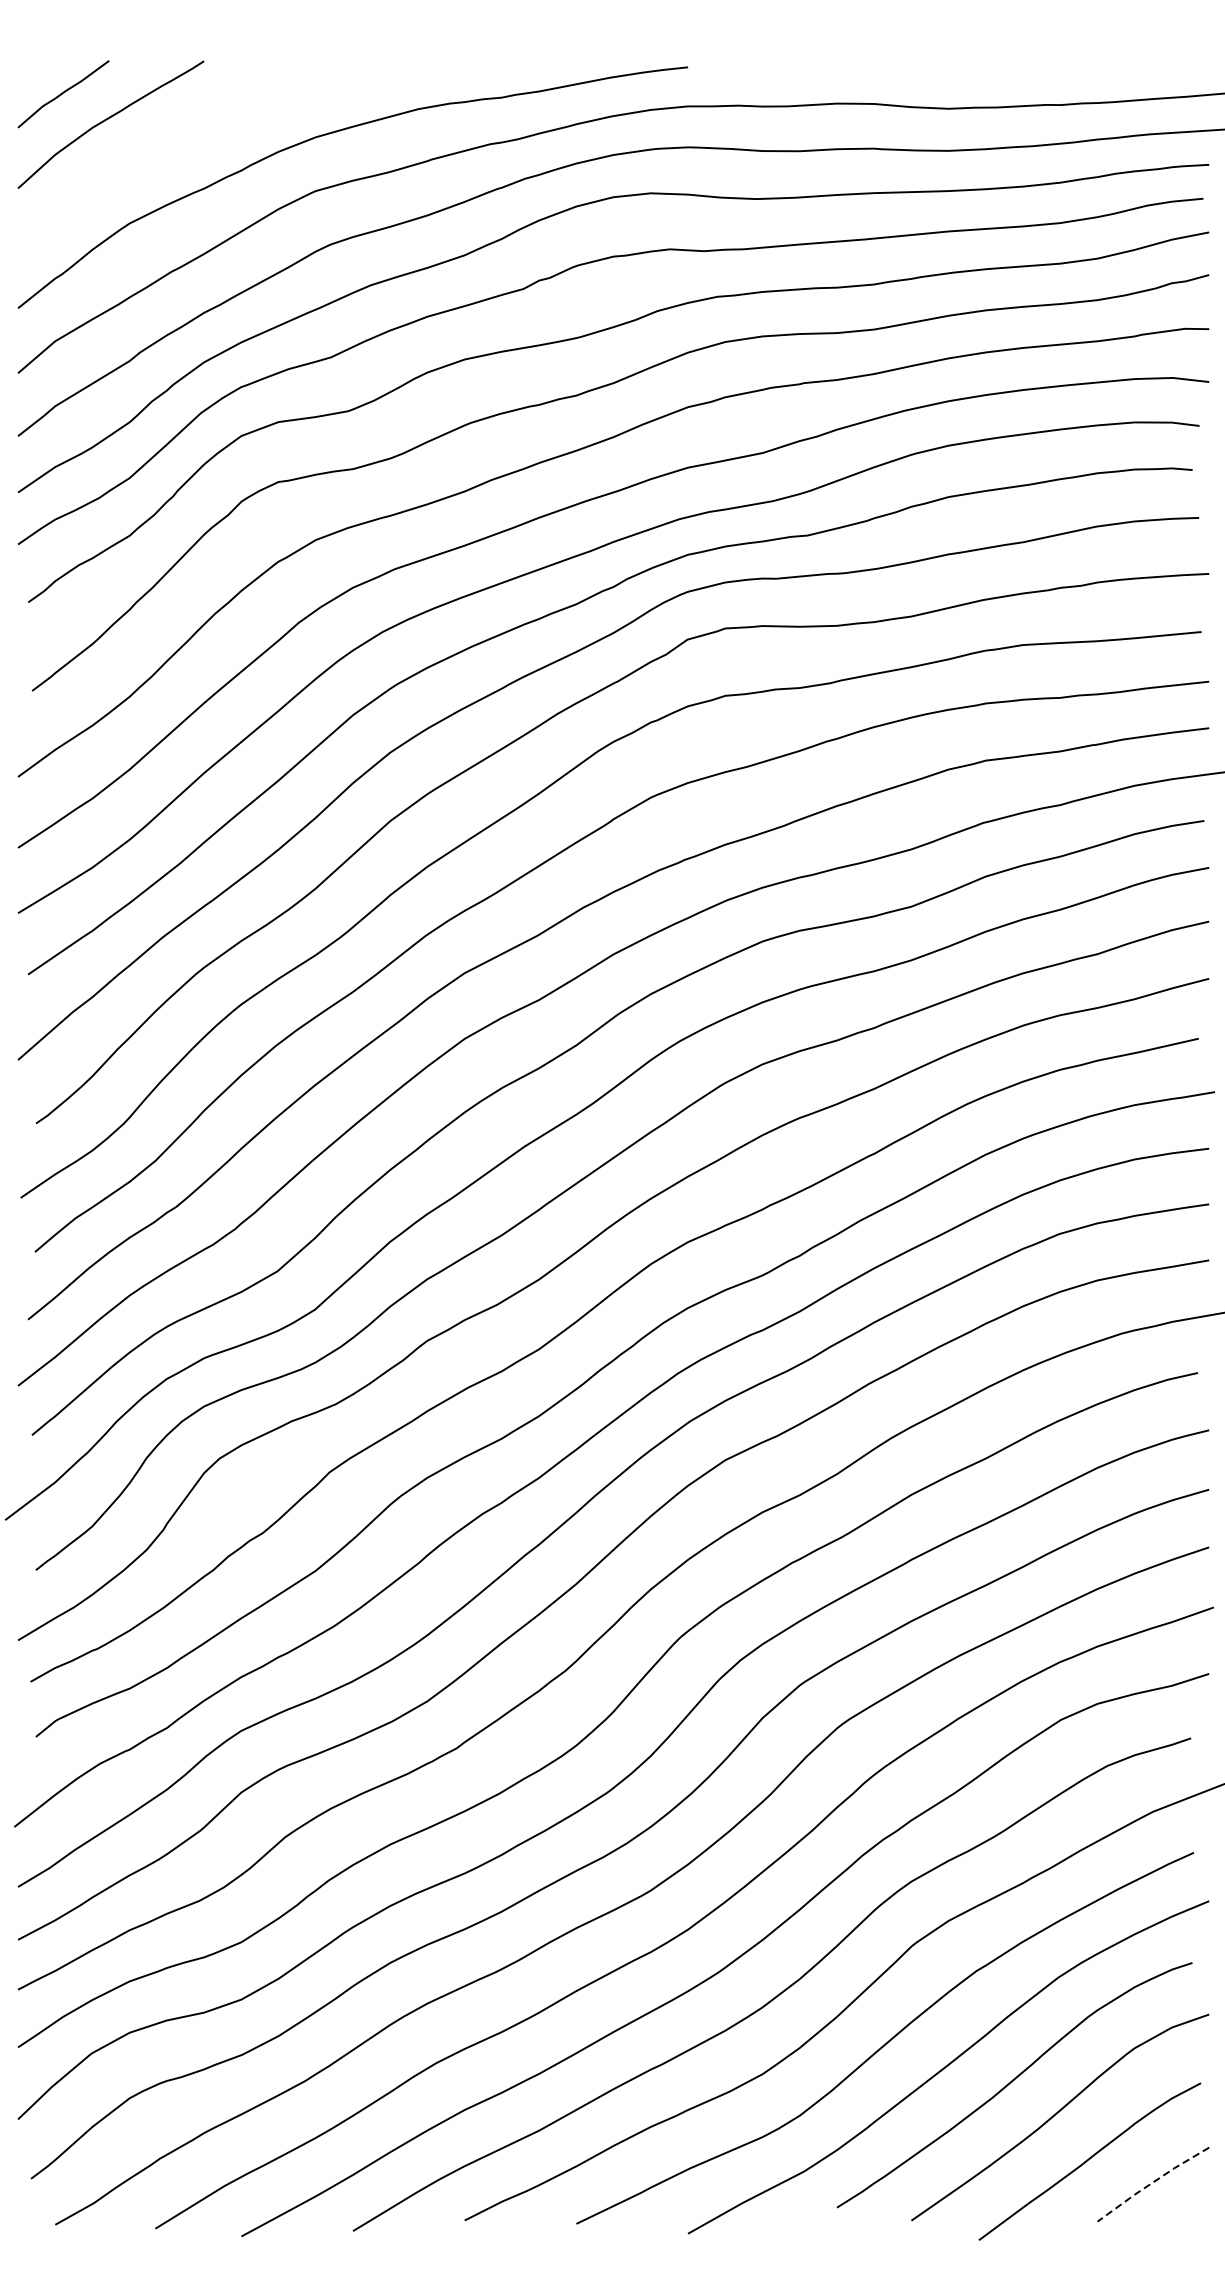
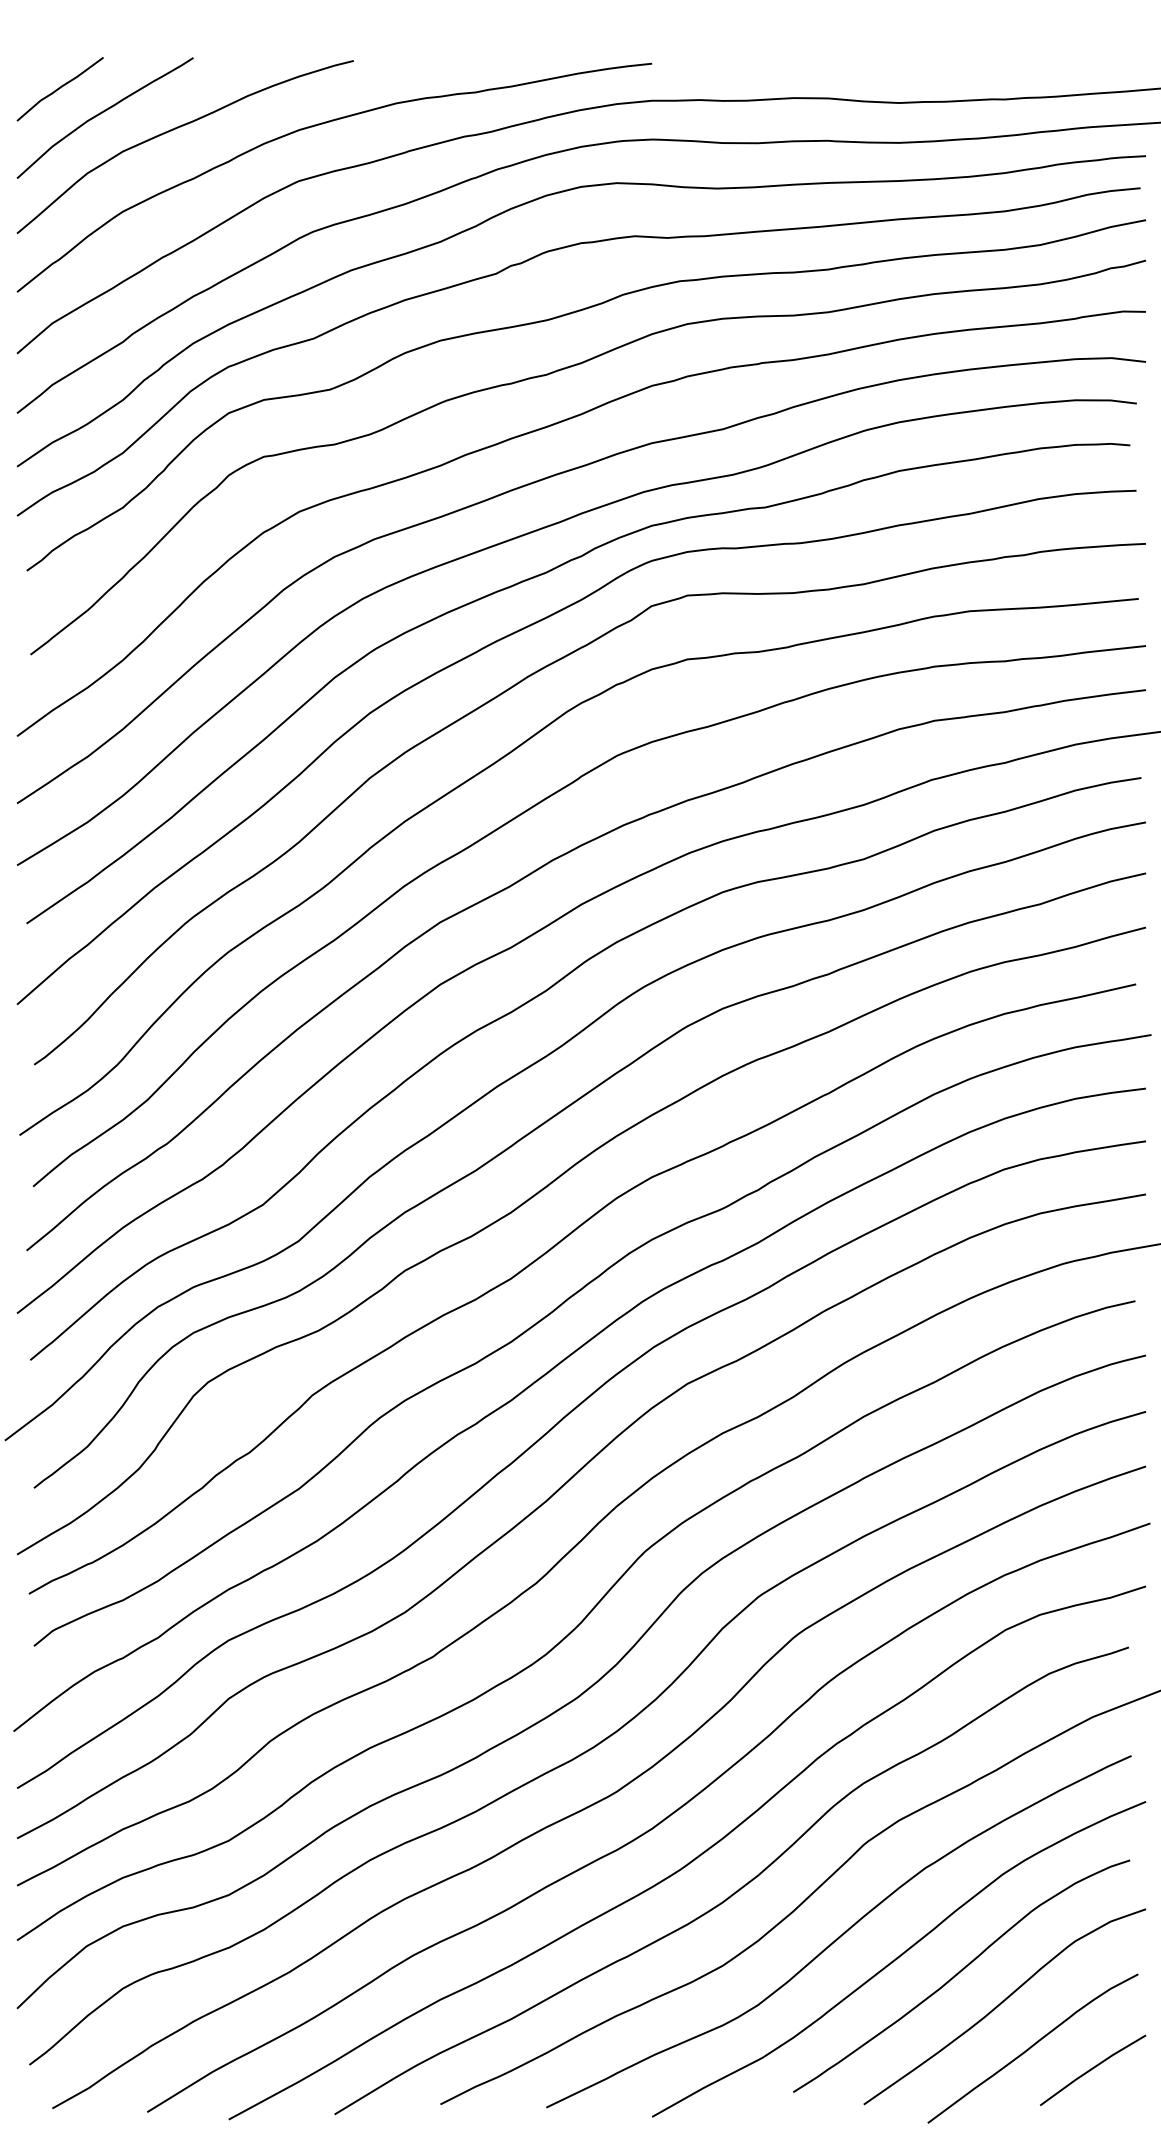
curve: (188, 135) -> (178, 128), added
line: (1151, 2183) -> (1091, 2069), dashed -> solid

